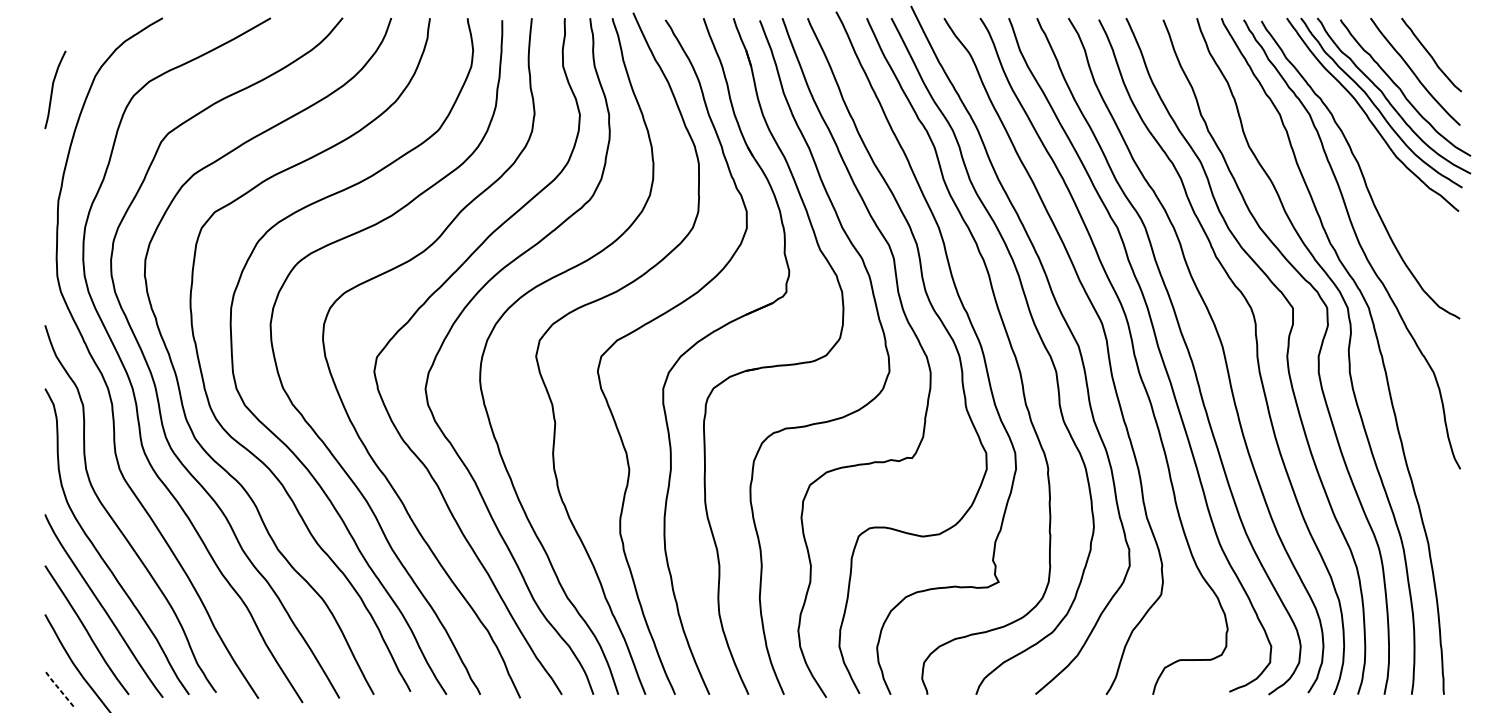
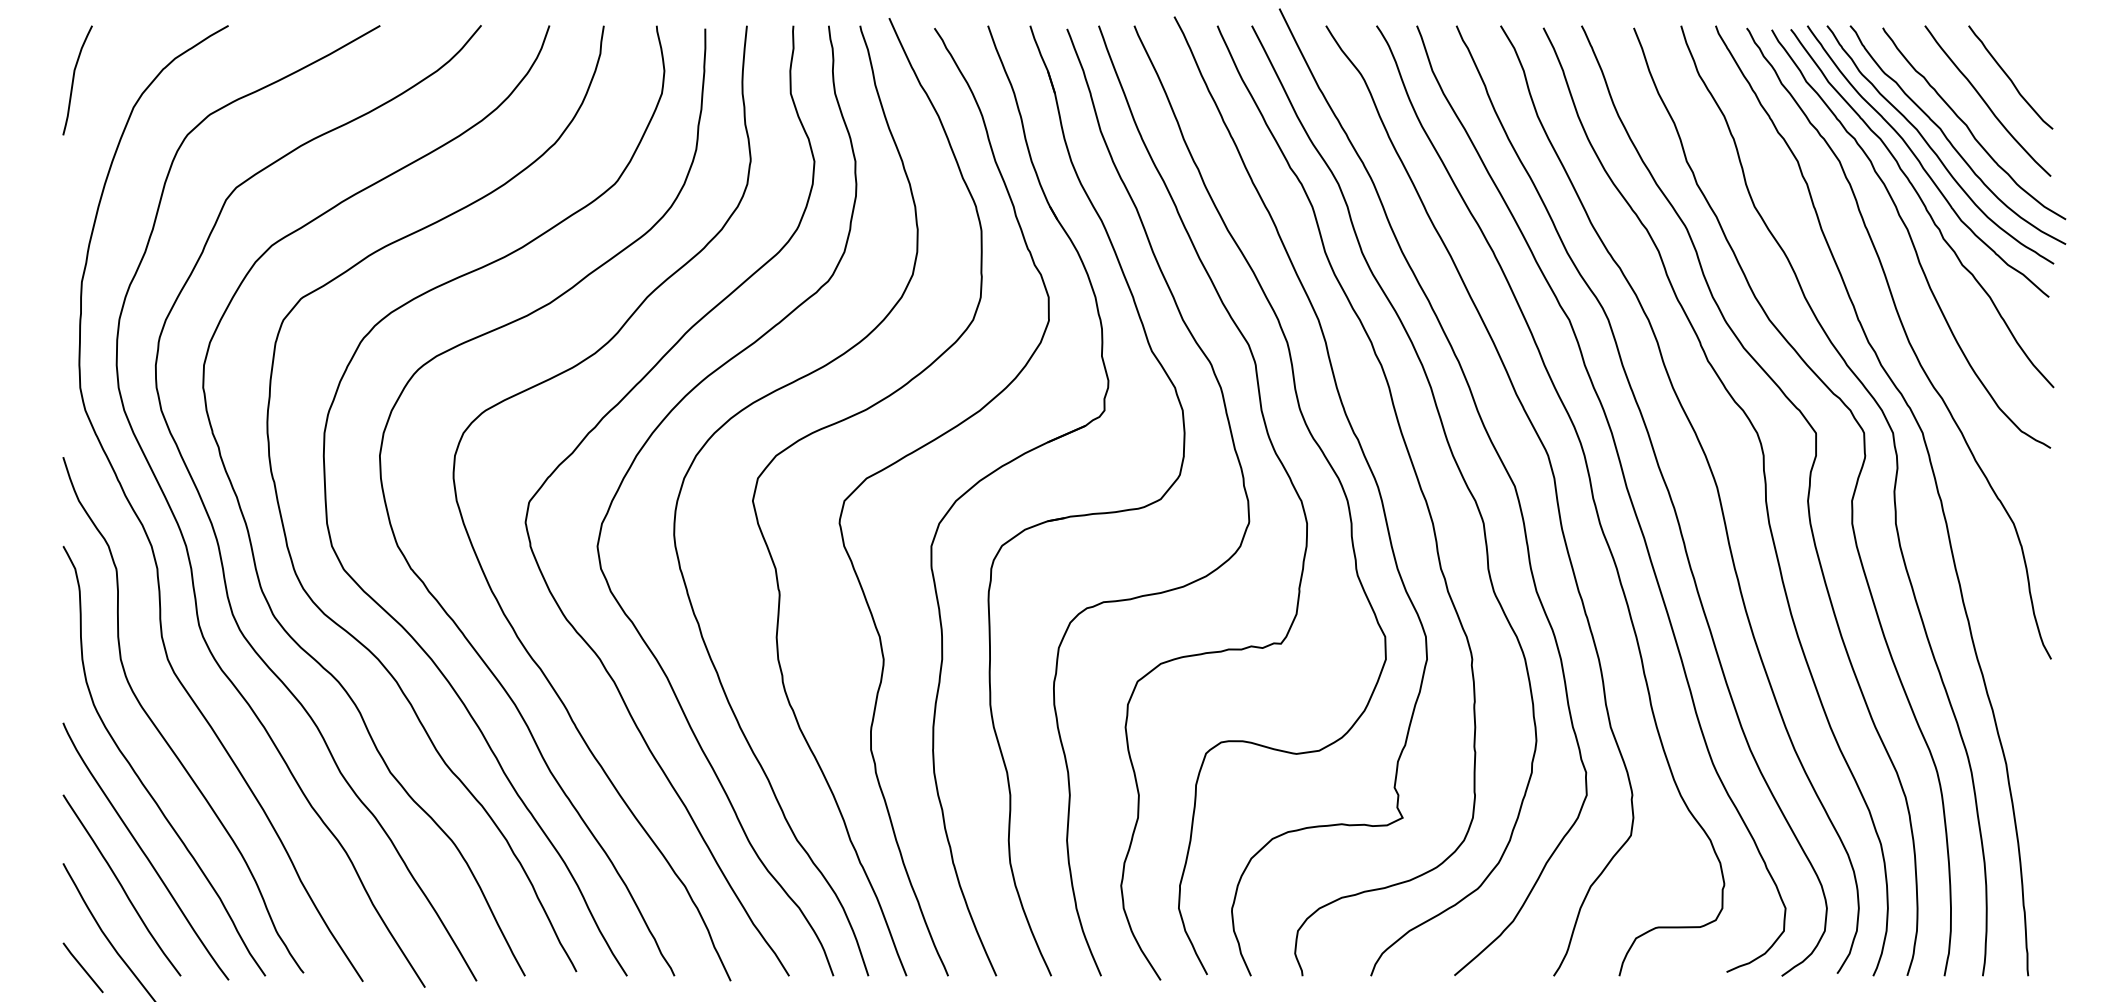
curve: (53, 89) -> (74, 79), moved
curve: (1370, 147) -> (1924, 207), added
line: (58, 688) -> (82, 967), dashed -> solid

